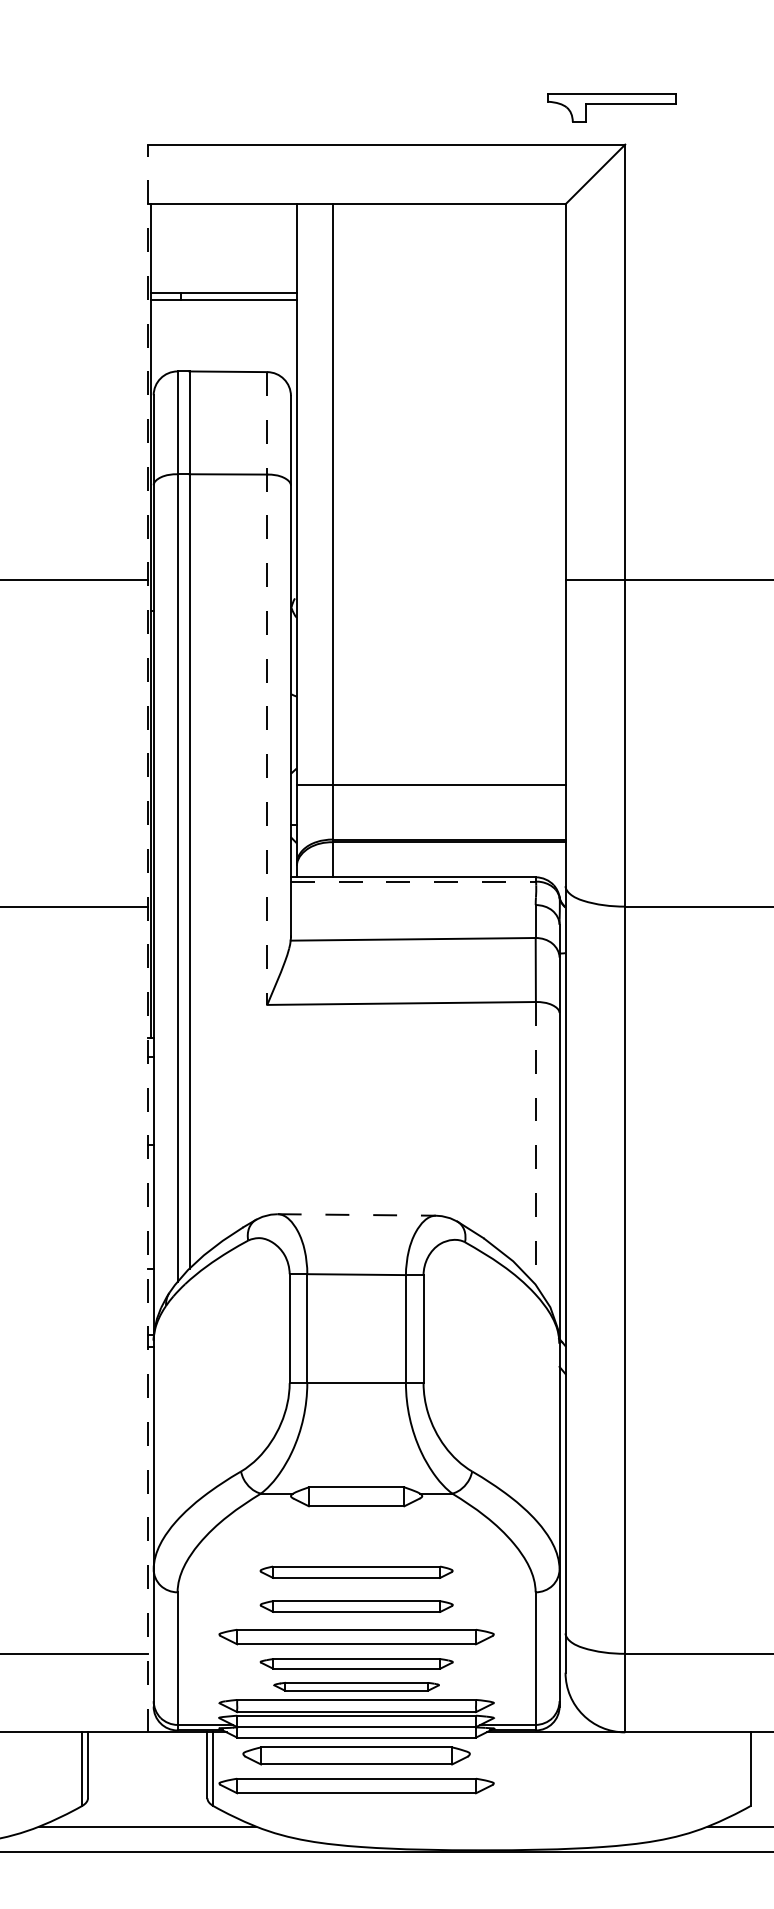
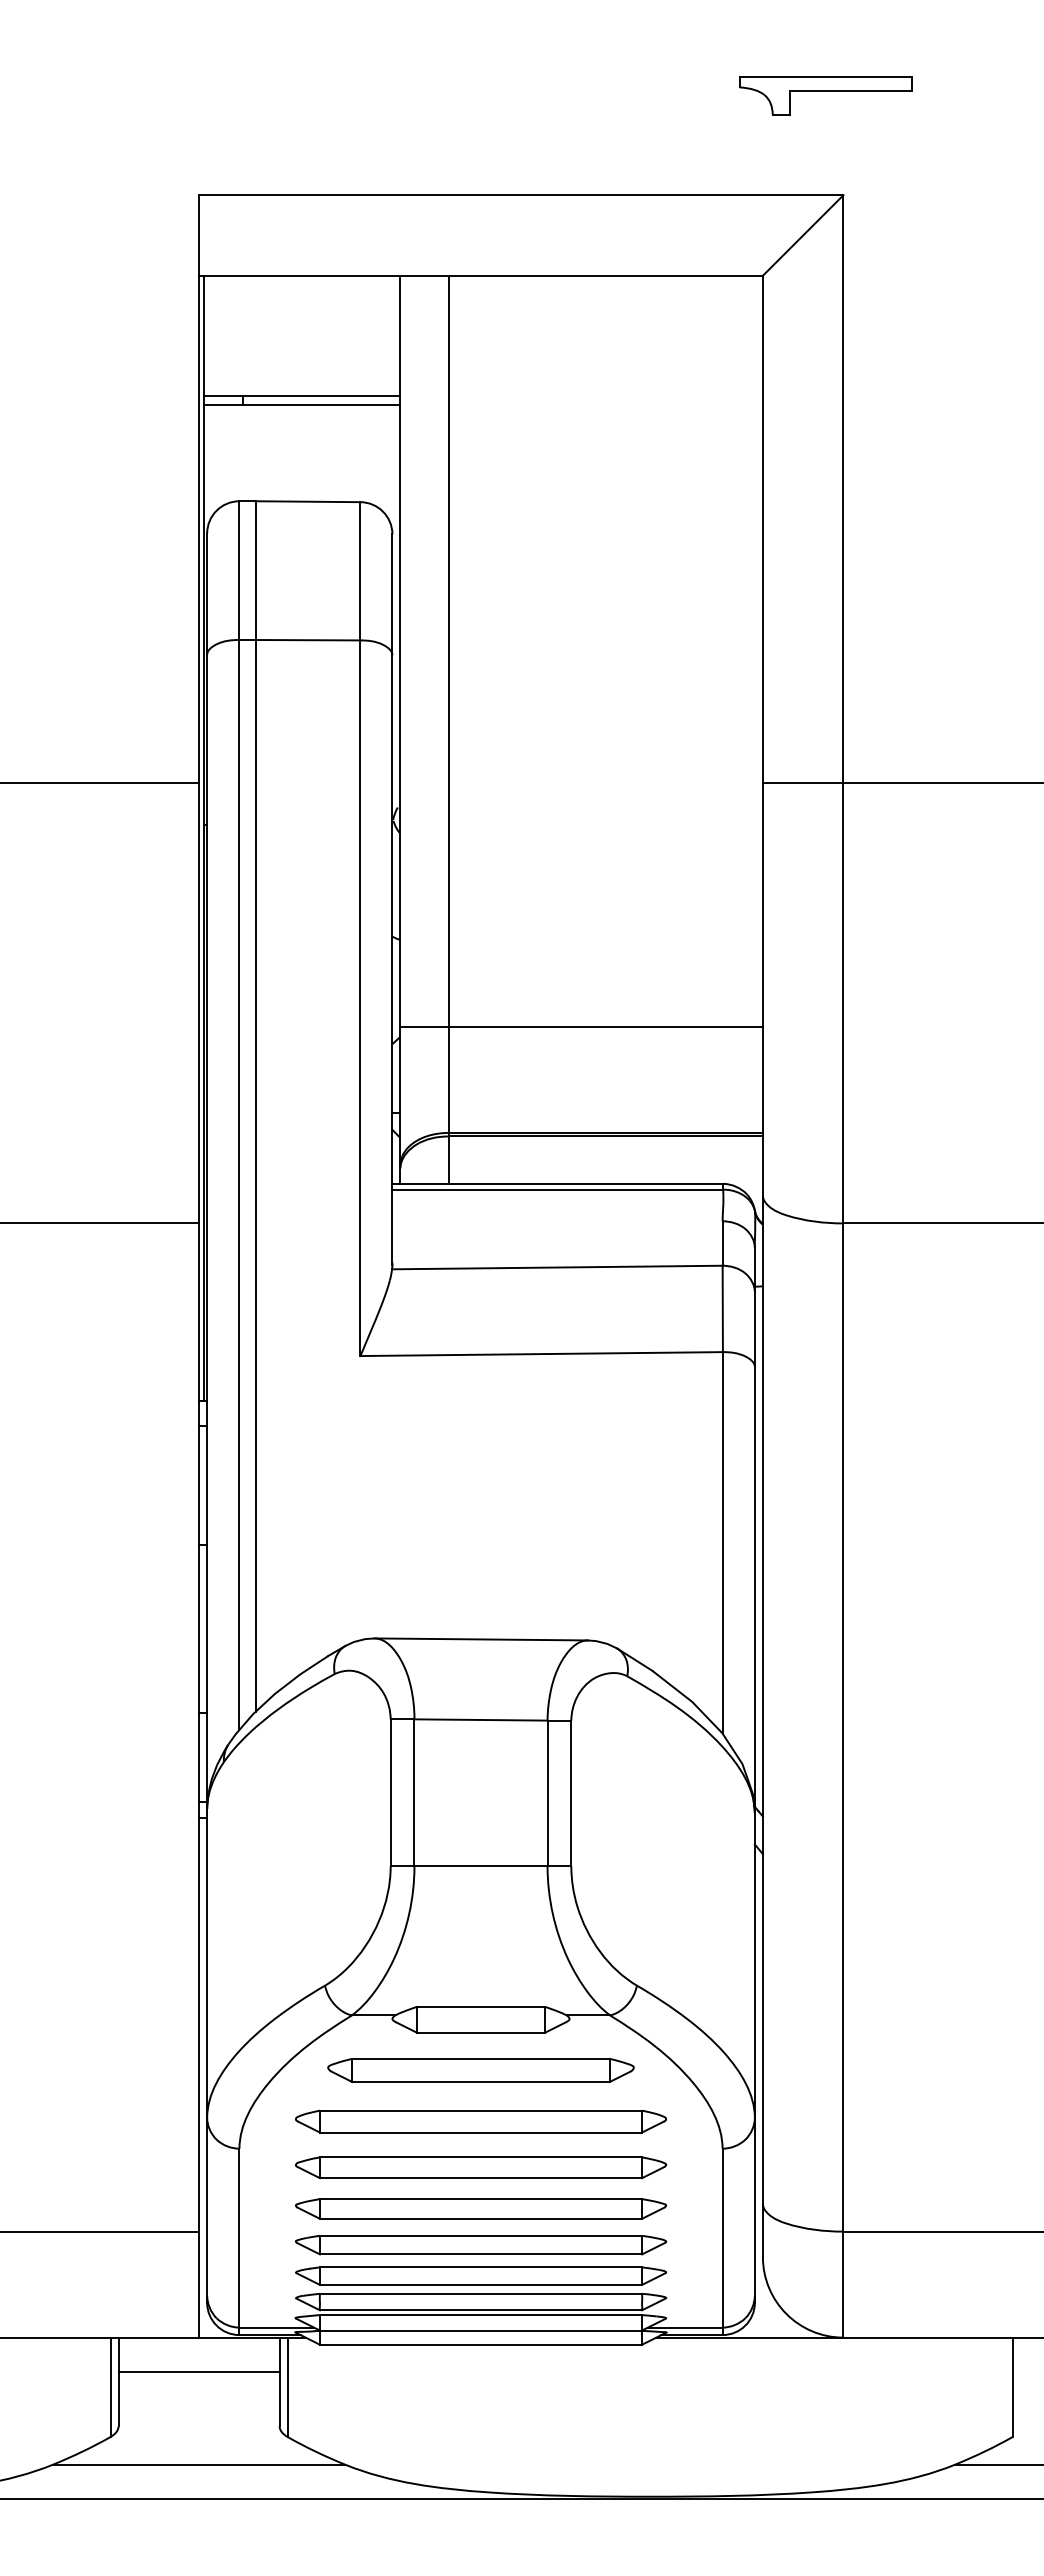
part: (611, 107) -> (825, 95), moved
line: (267, 688) -> (360, 929), dashed -> solid
line: (431, 785) -> (581, 1026), moved
line: (414, 881) -> (558, 1189), dashed -> solid
line: (147, 937) -> (199, 1265), dashed -> solid
line: (535, 1143) -> (722, 1543), dashed -> solid
line: (356, 1214) -> (481, 1639), dashed -> solid
part: (356, 1572) -> (480, 2121), size x1.43
part: (356, 1606) -> (481, 2167), size x1.43
part: (356, 1664) -> (481, 2245), size x1.43
part: (356, 1686) -> (480, 2275), size x1.67
part: (356, 1755) -> (480, 2070), moved
line: (147, 1757) -> (198, 2371), added
part: (356, 1785) -> (480, 2409), removed

